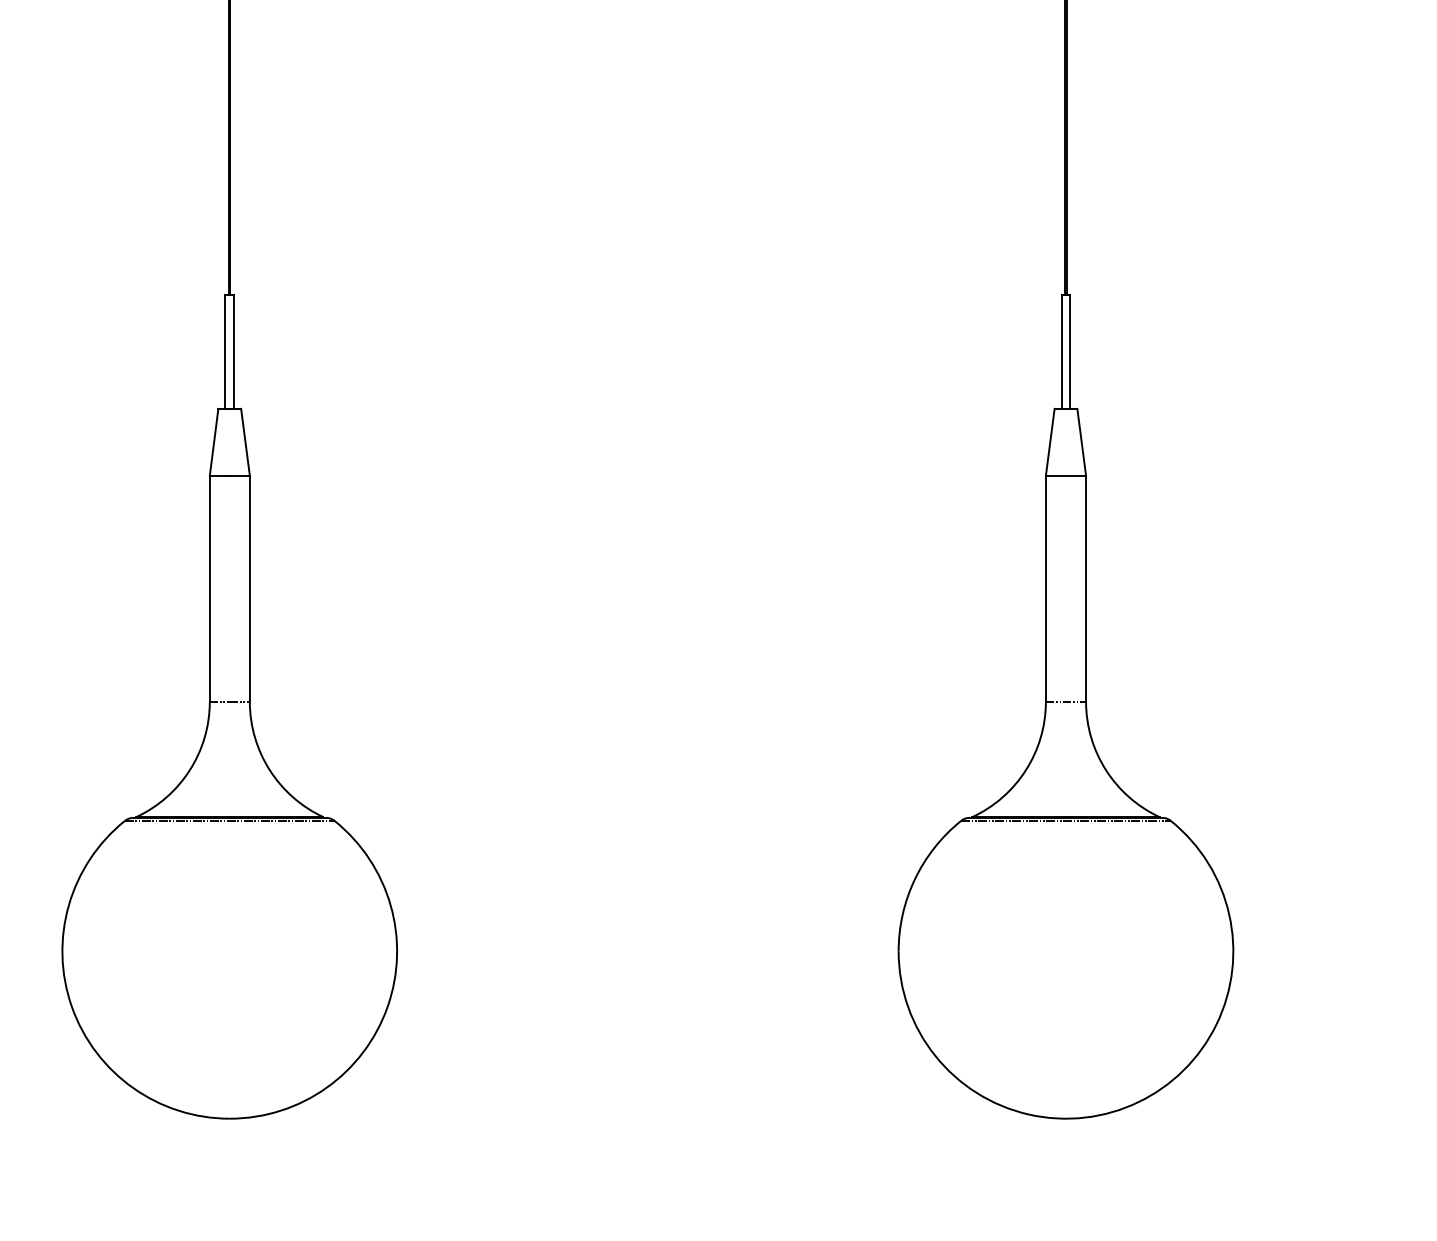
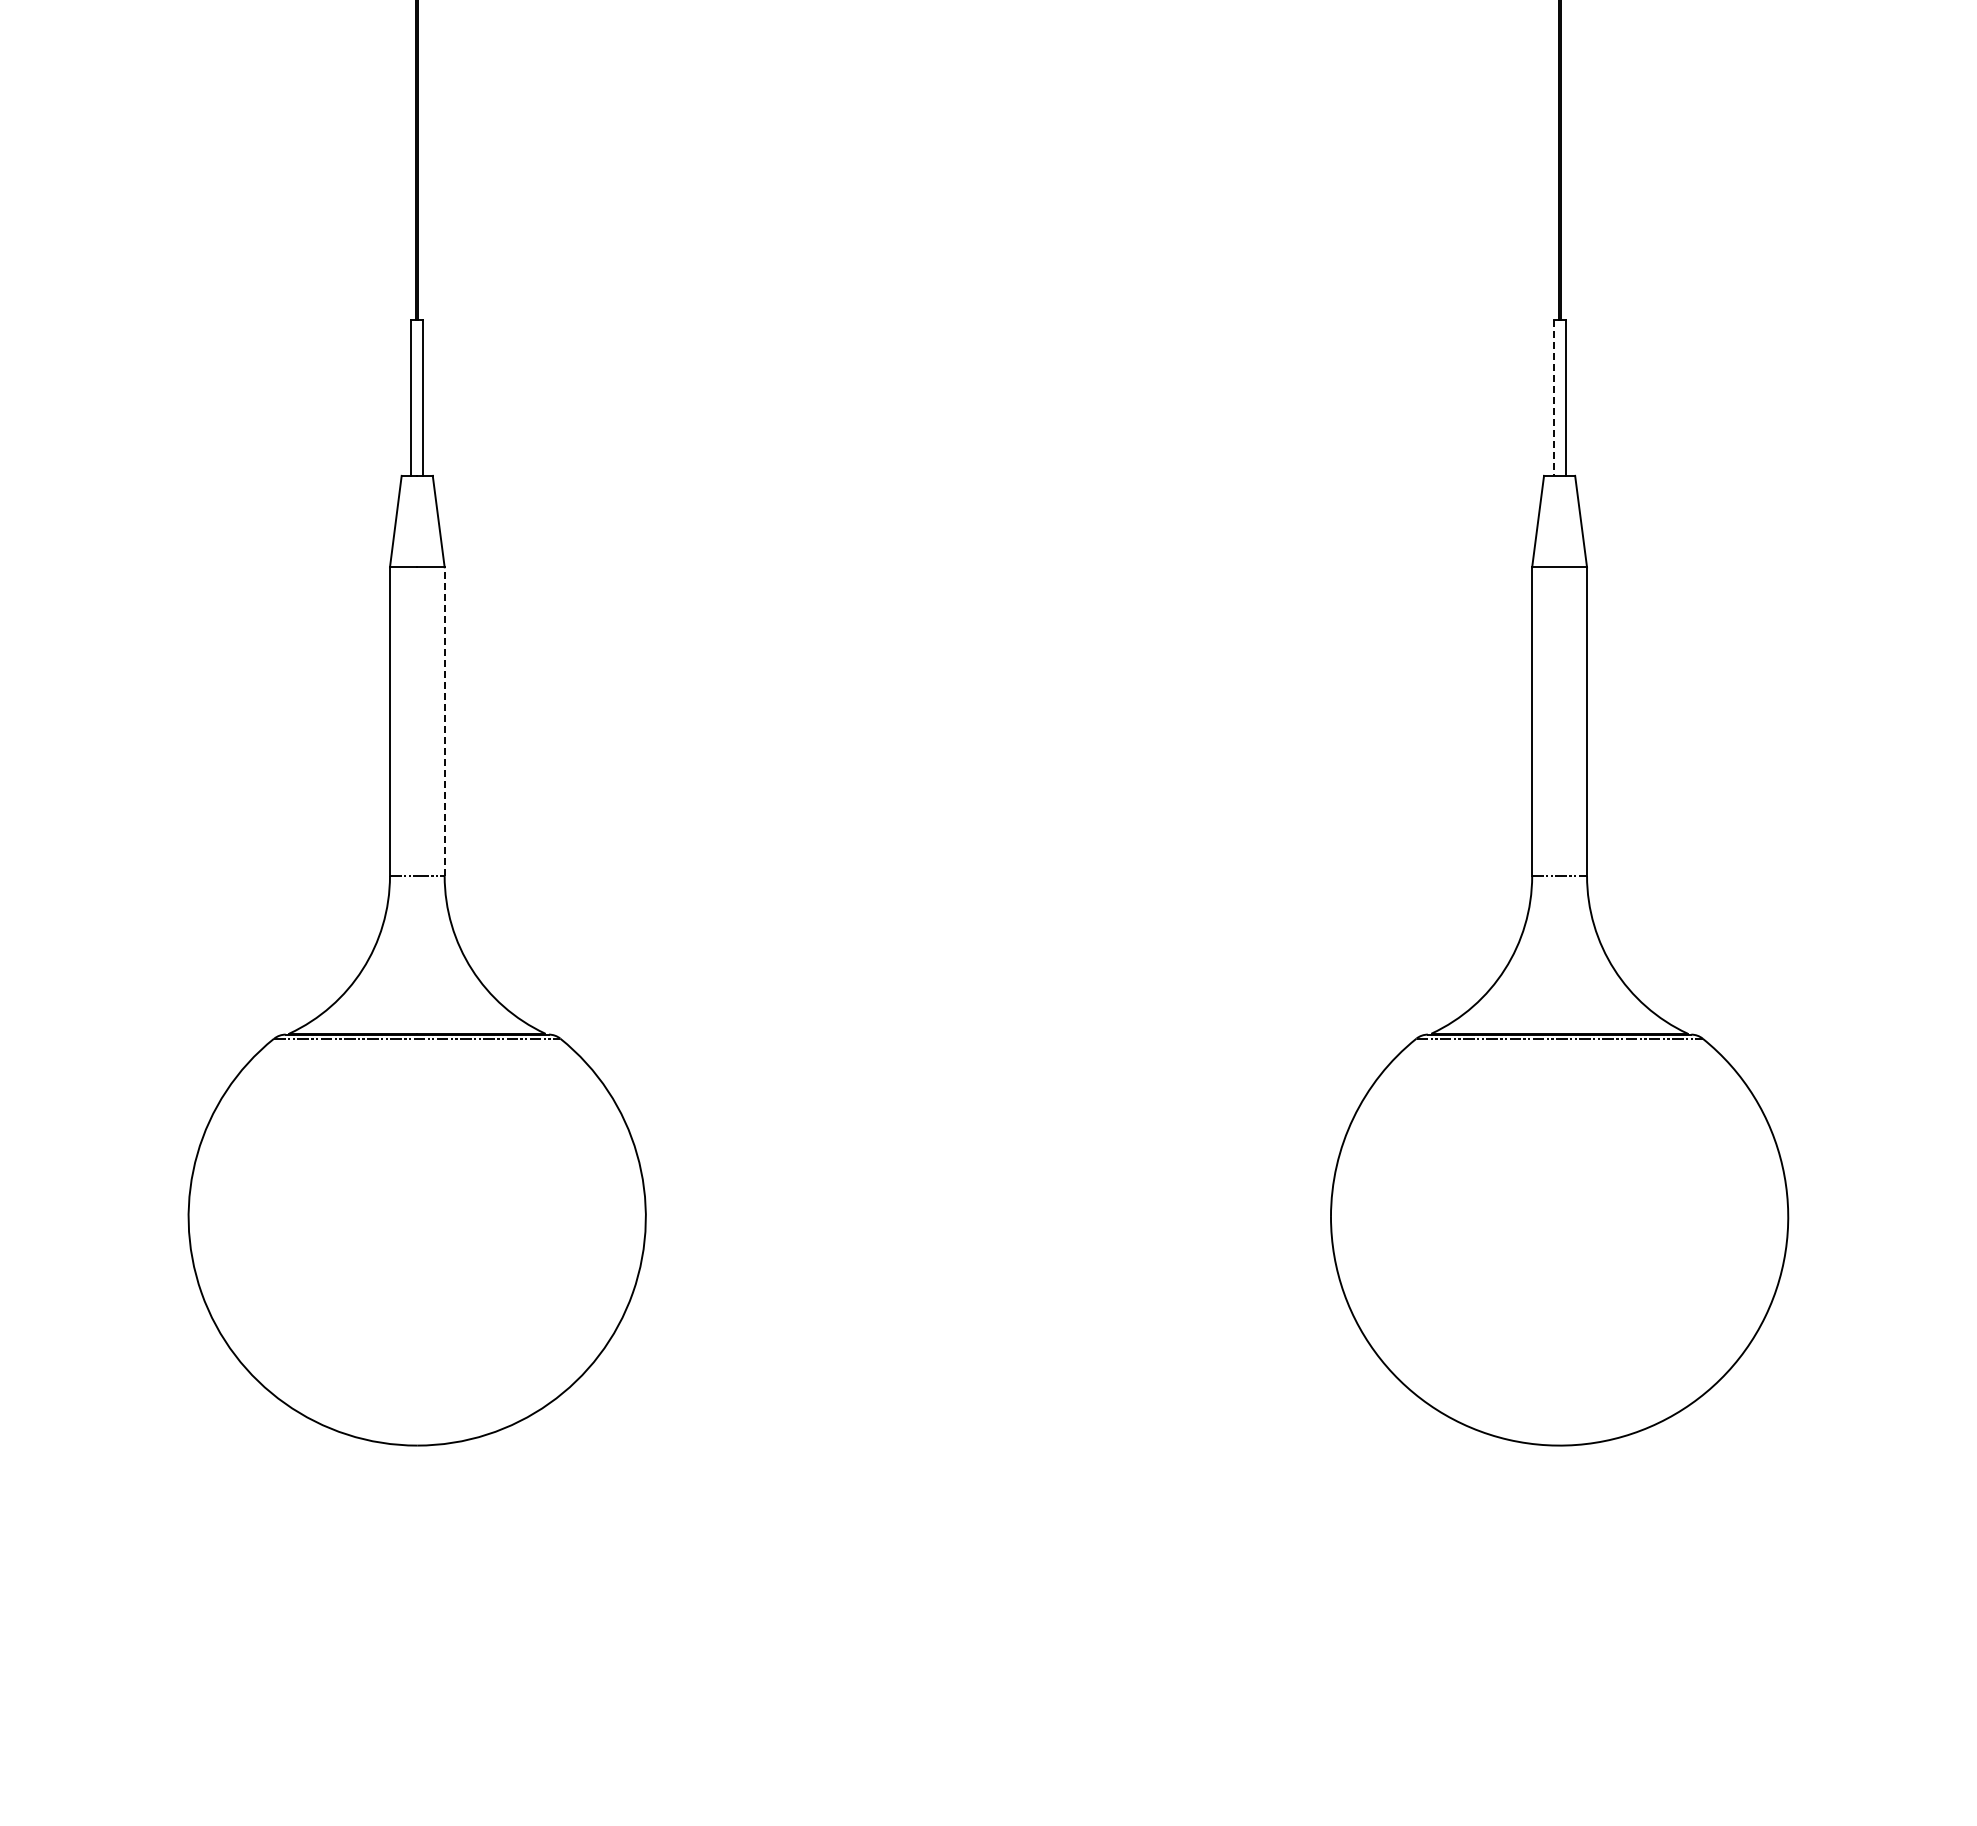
line: (1061, 352) -> (1553, 398), solid -> dashed
line: (249, 588) -> (444, 721), solid -> dashed

